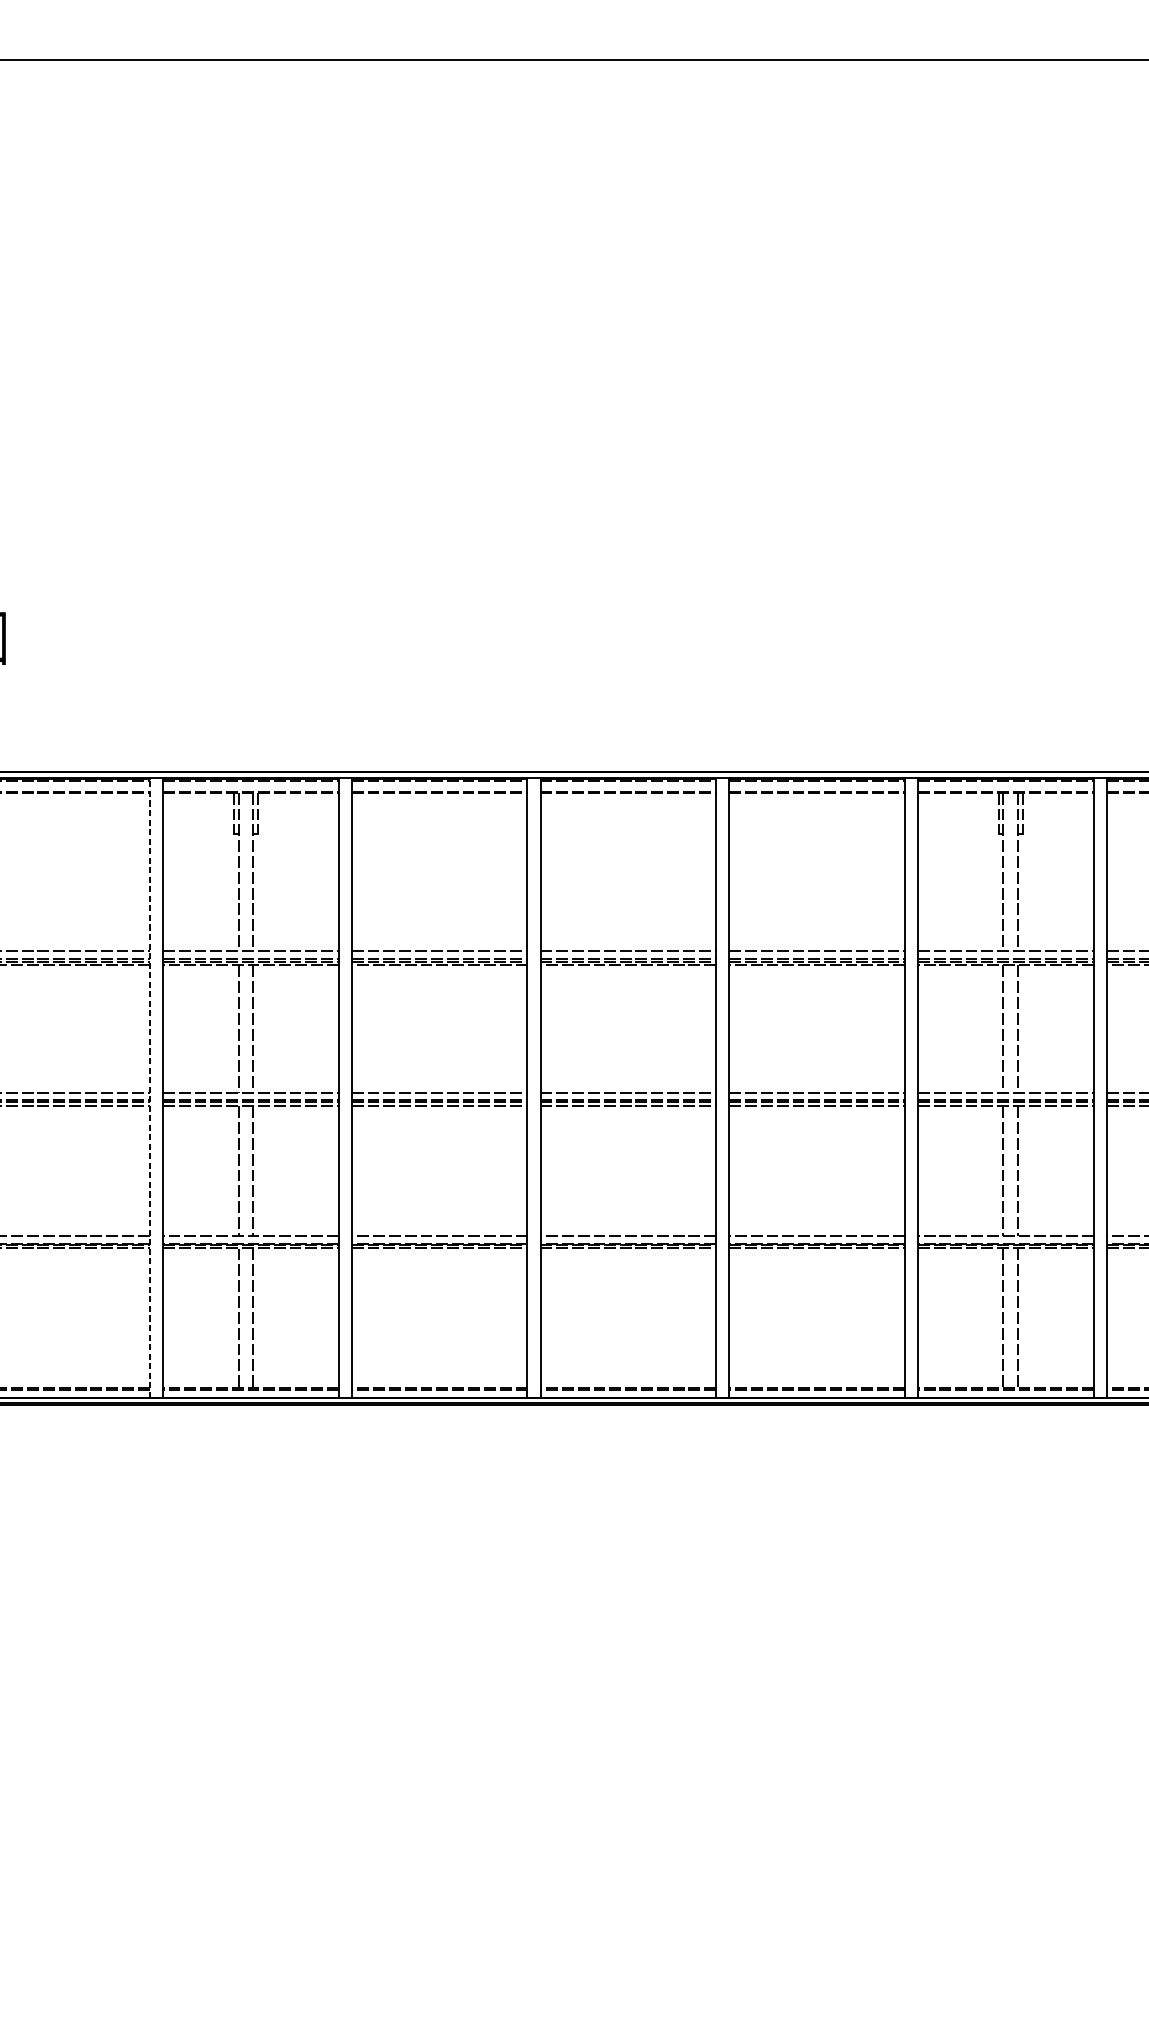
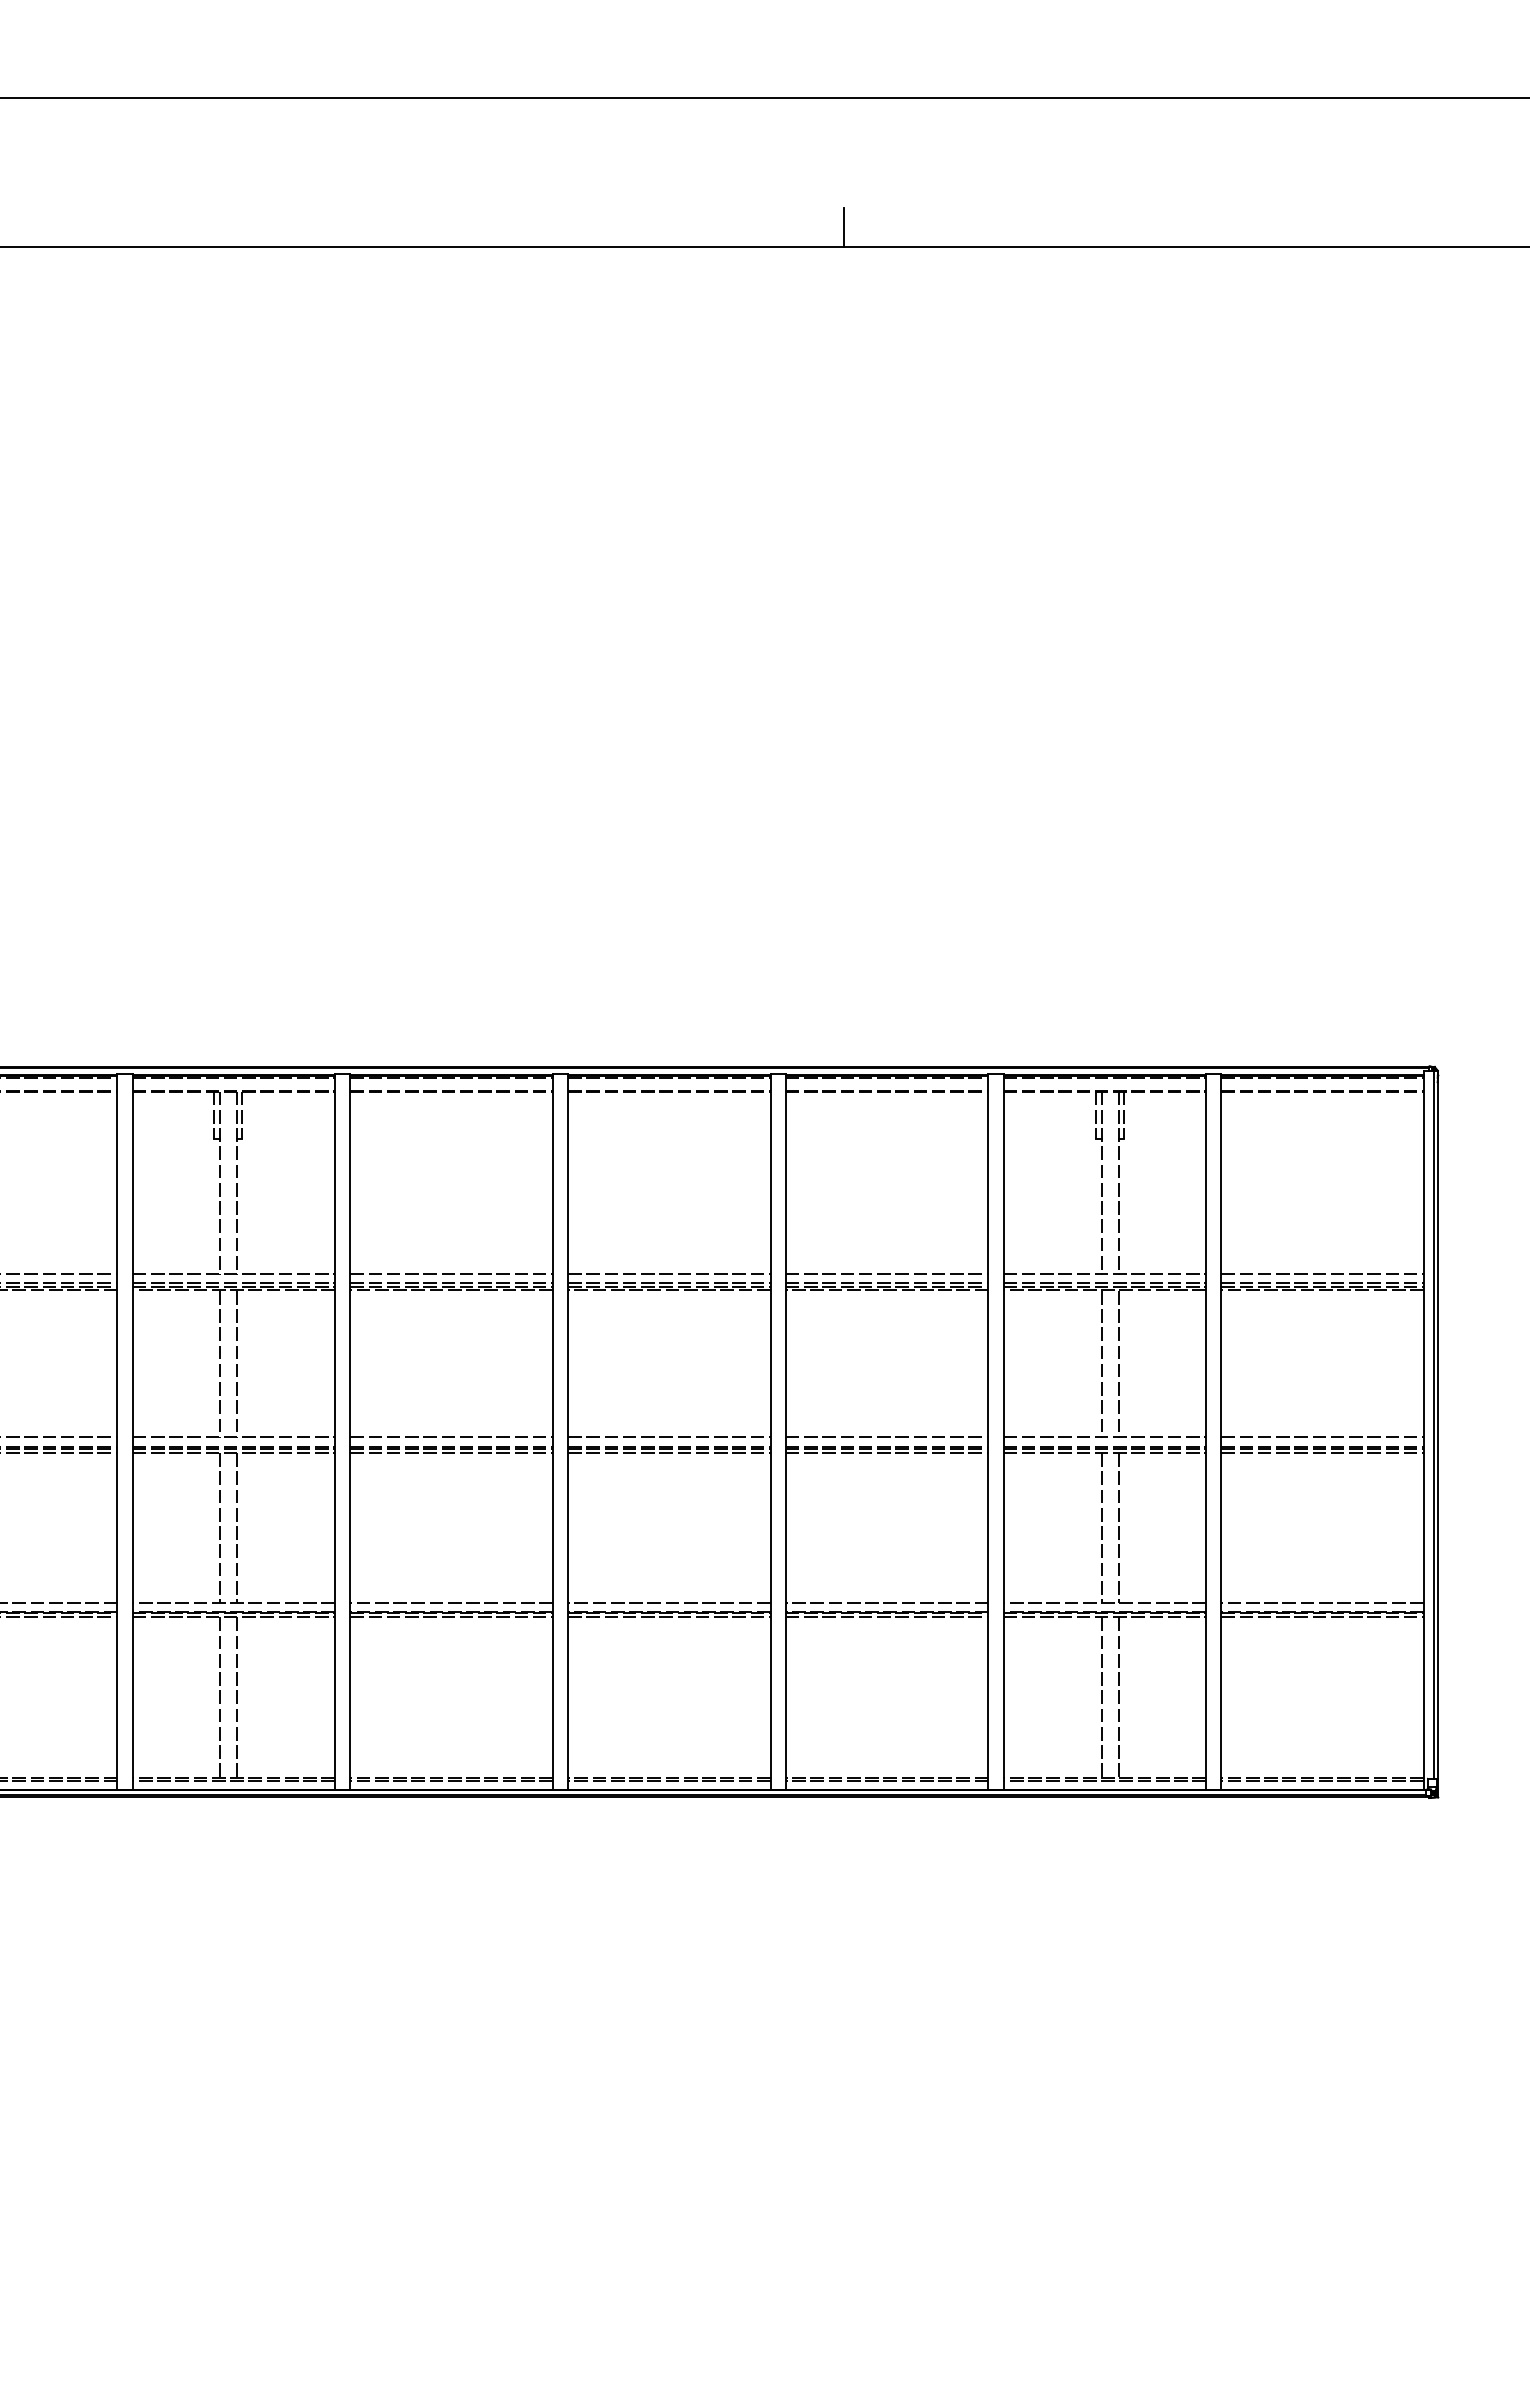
line: (780, 43) -> (844, 227), added
line: (149, 1087) -> (117, 1431), dashed -> solid

